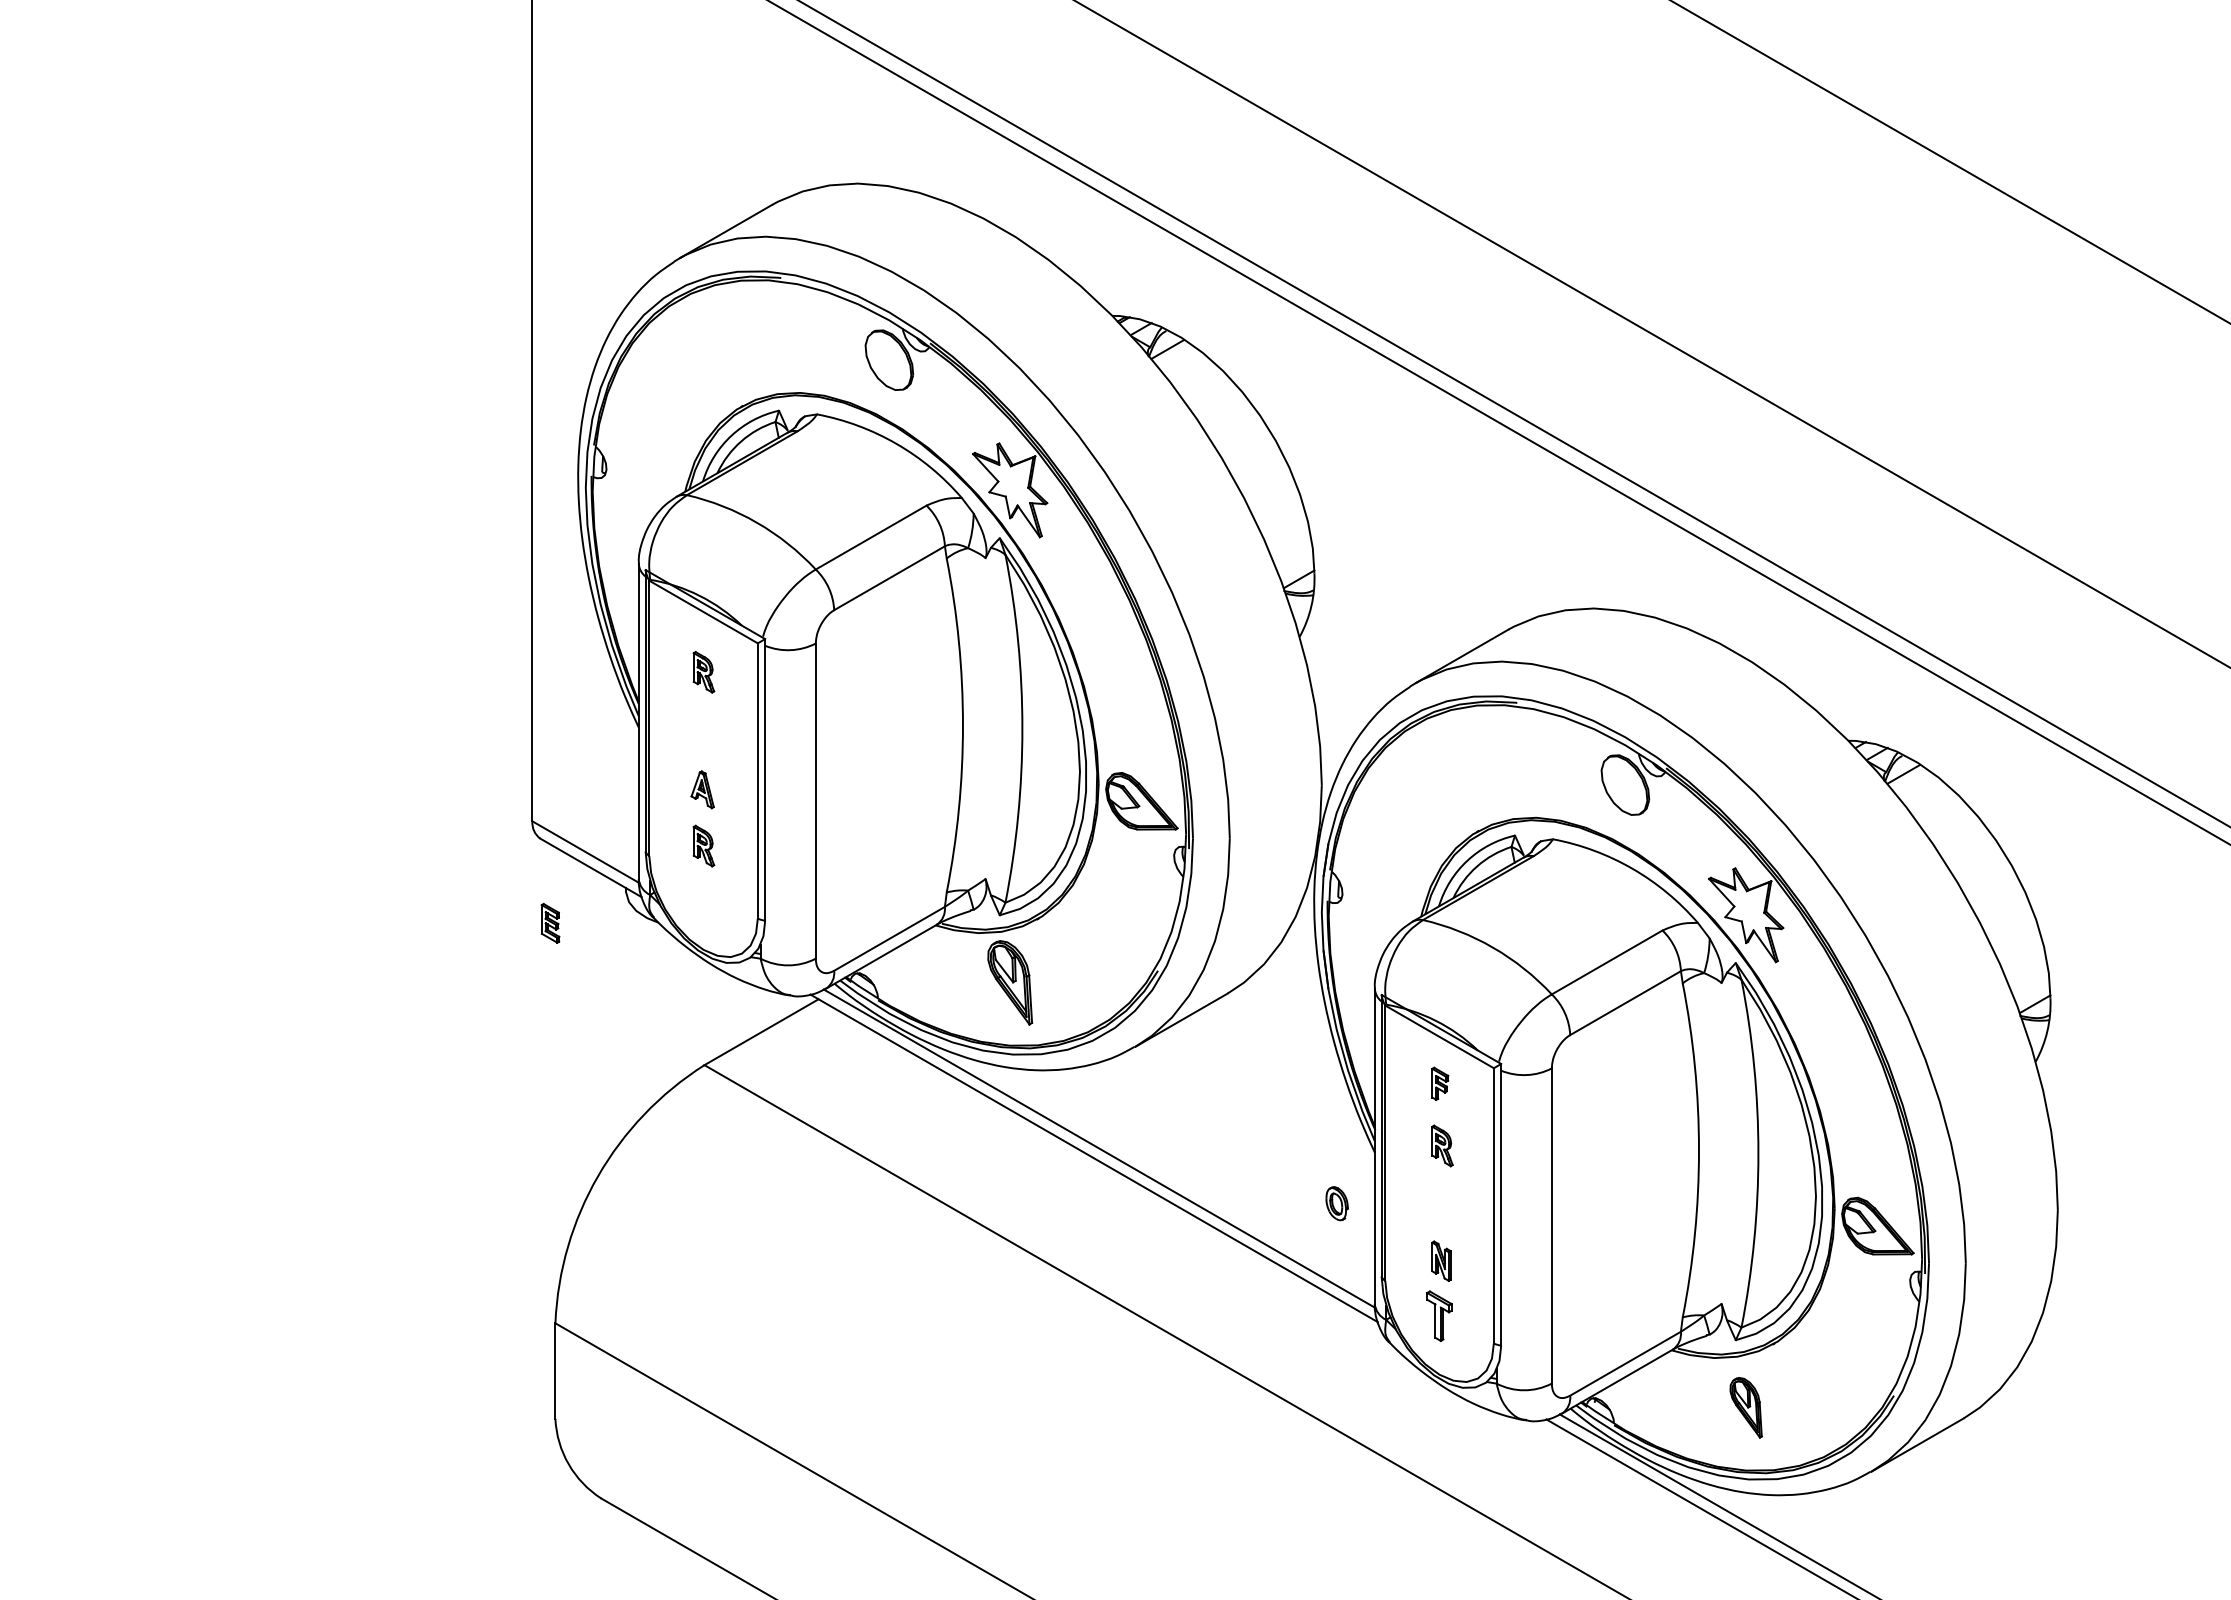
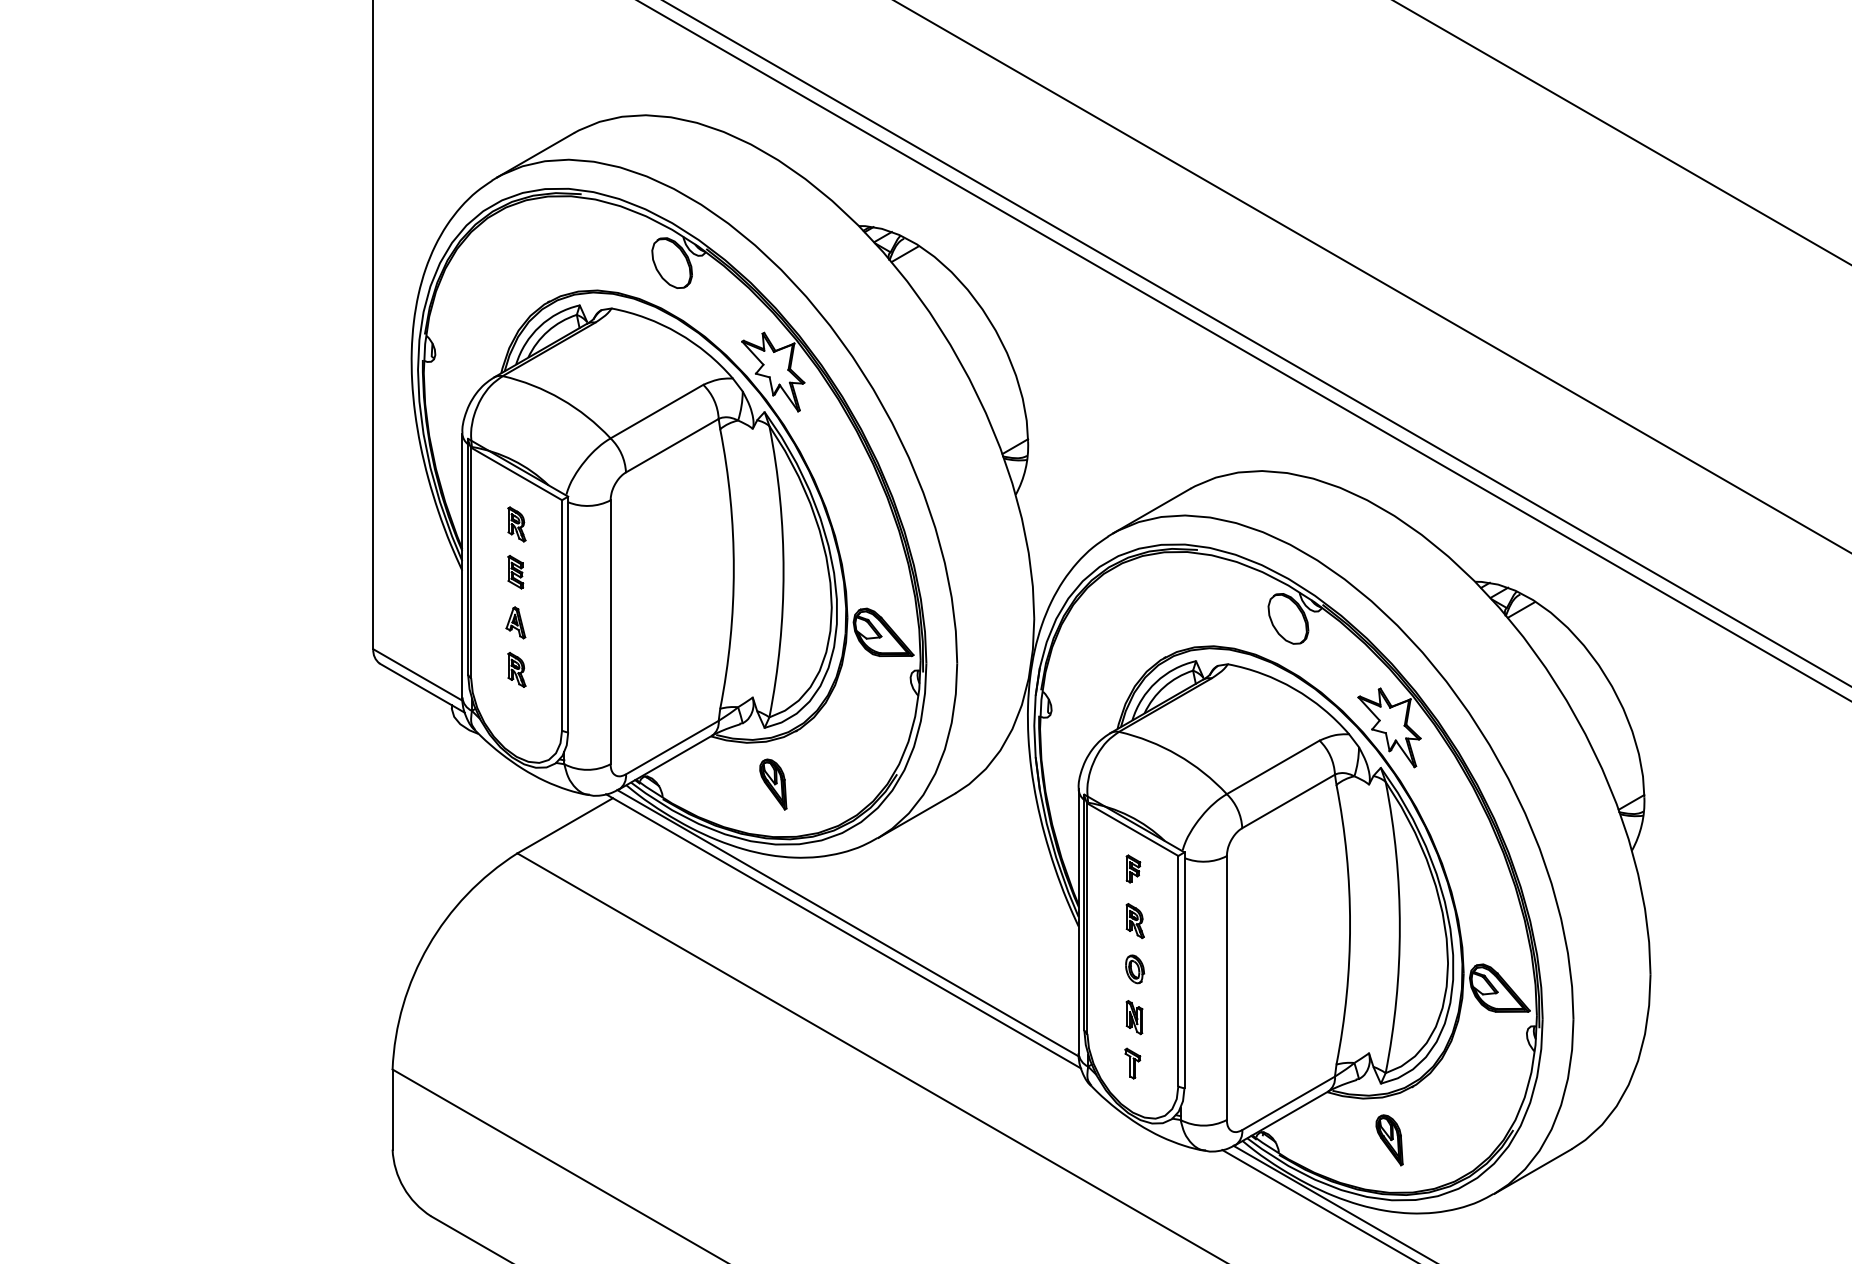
part: (550, 922) -> (515, 571), moved
part: (1009, 982) -> (772, 784), size x0.71
part: (1336, 1203) -> (1134, 969), moved
part: (1439, 1316) -> (1132, 1063), size x0.71

